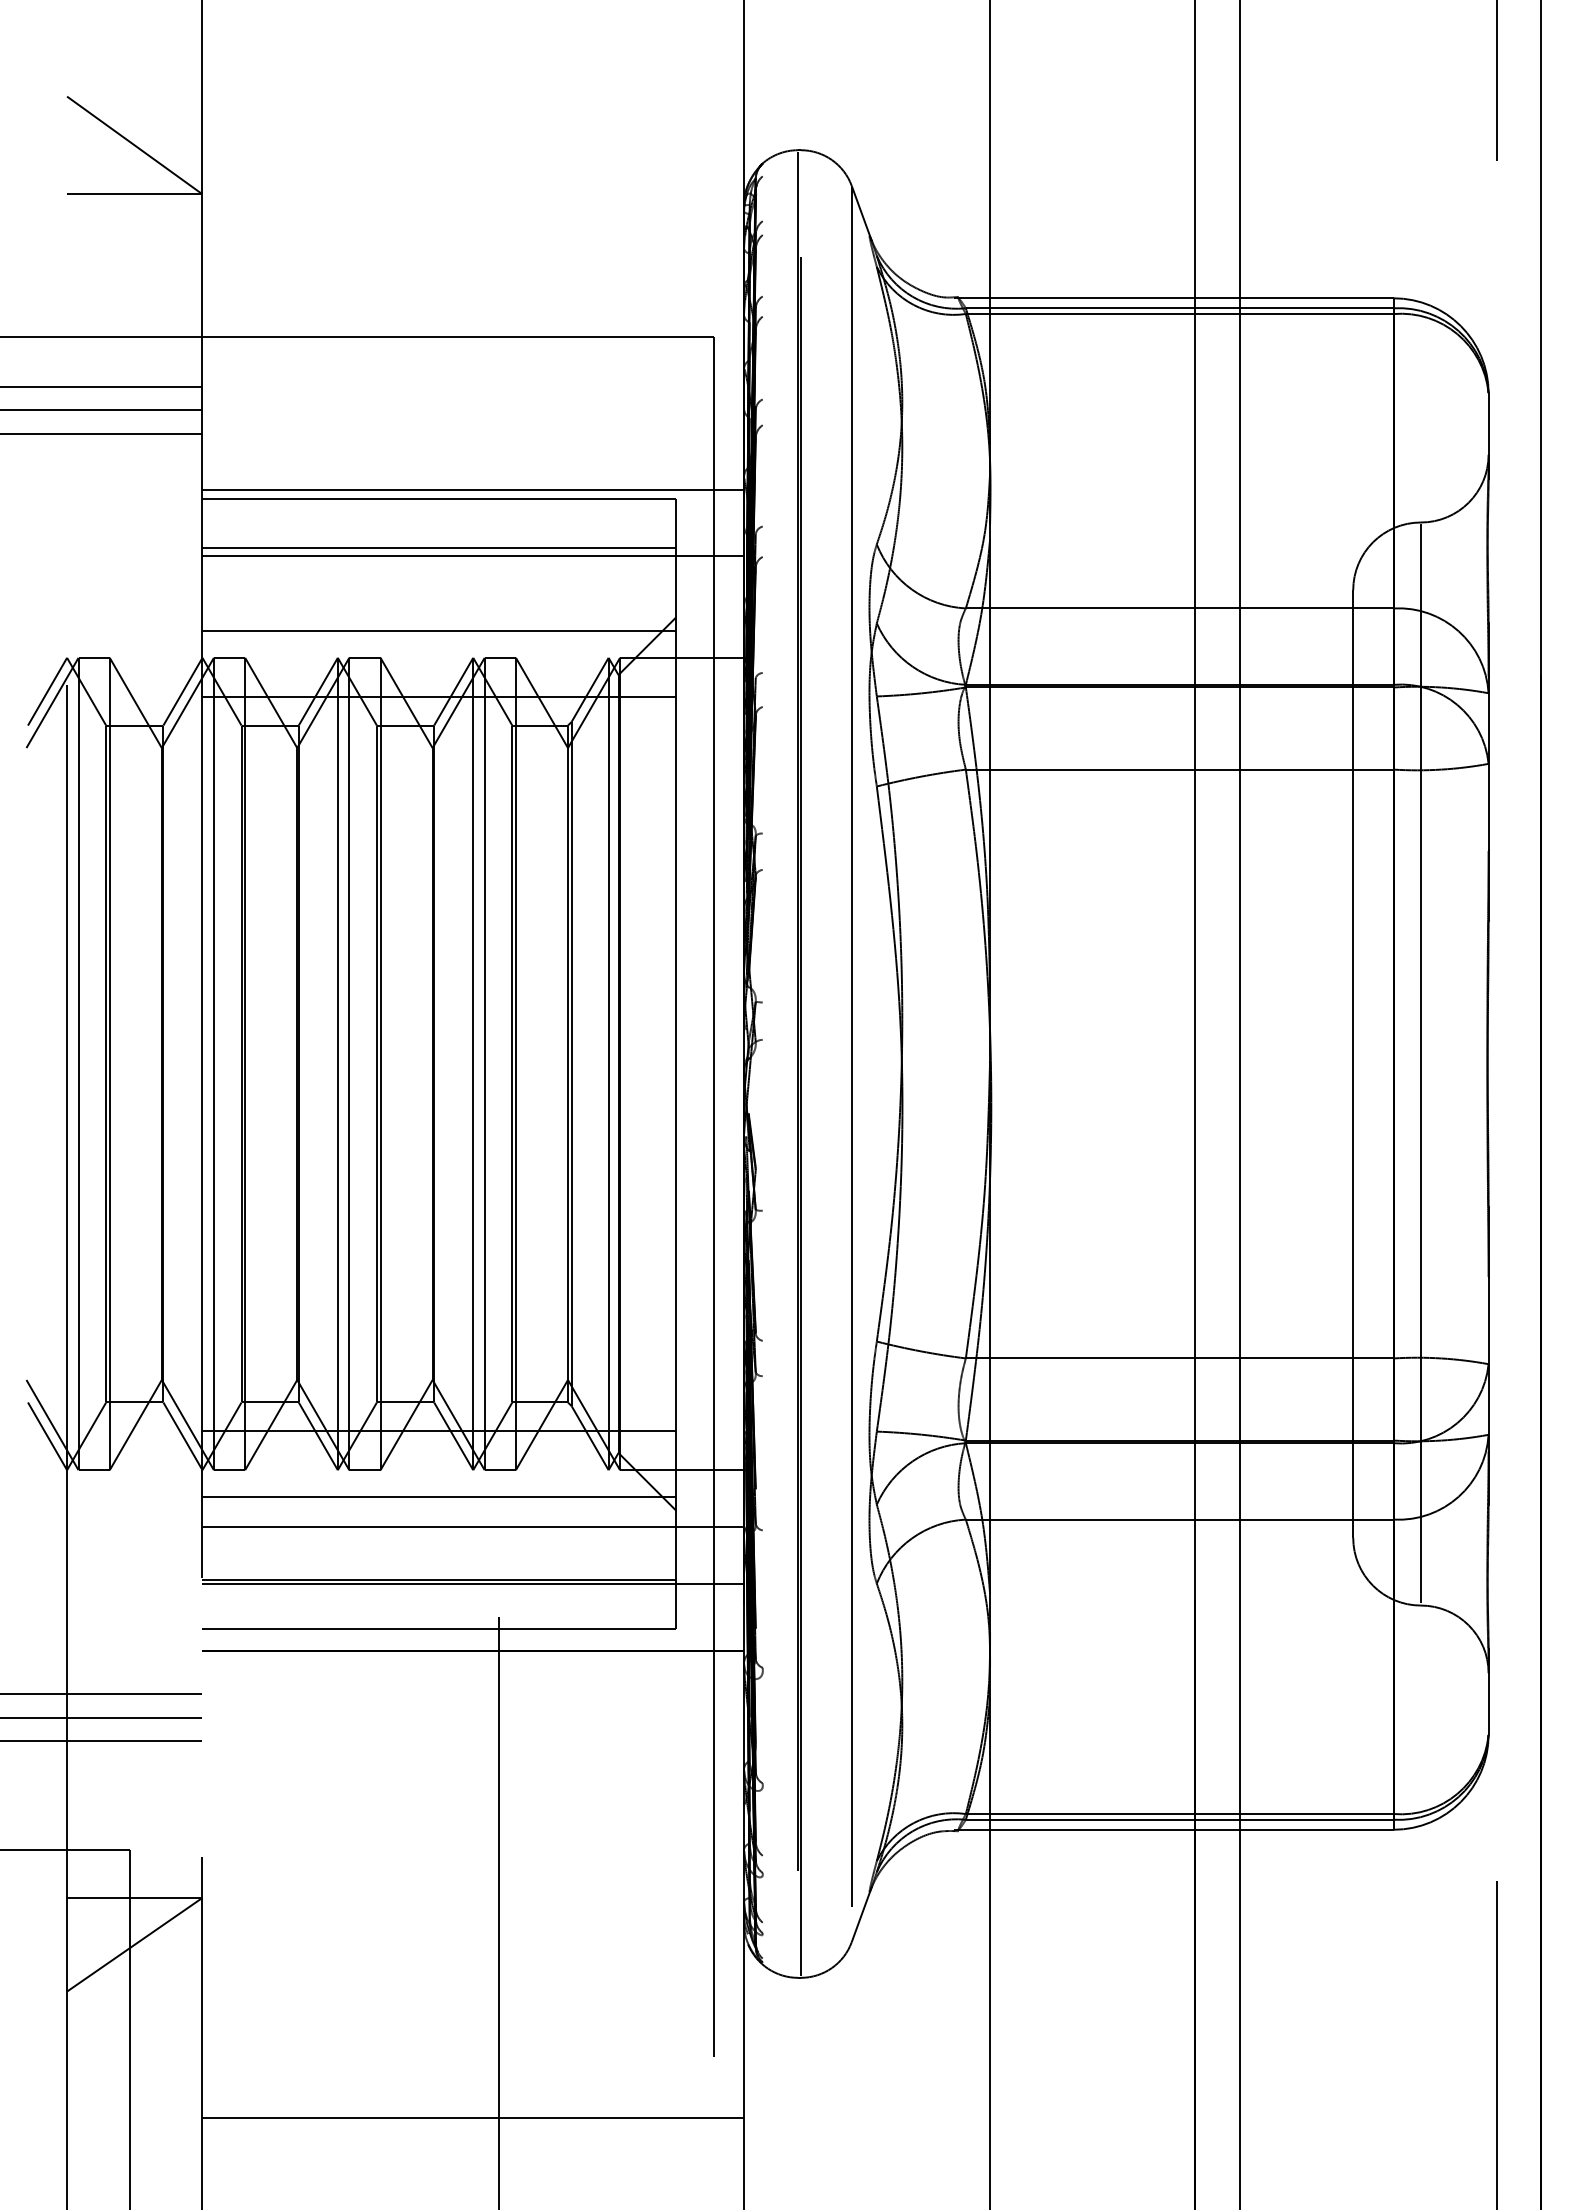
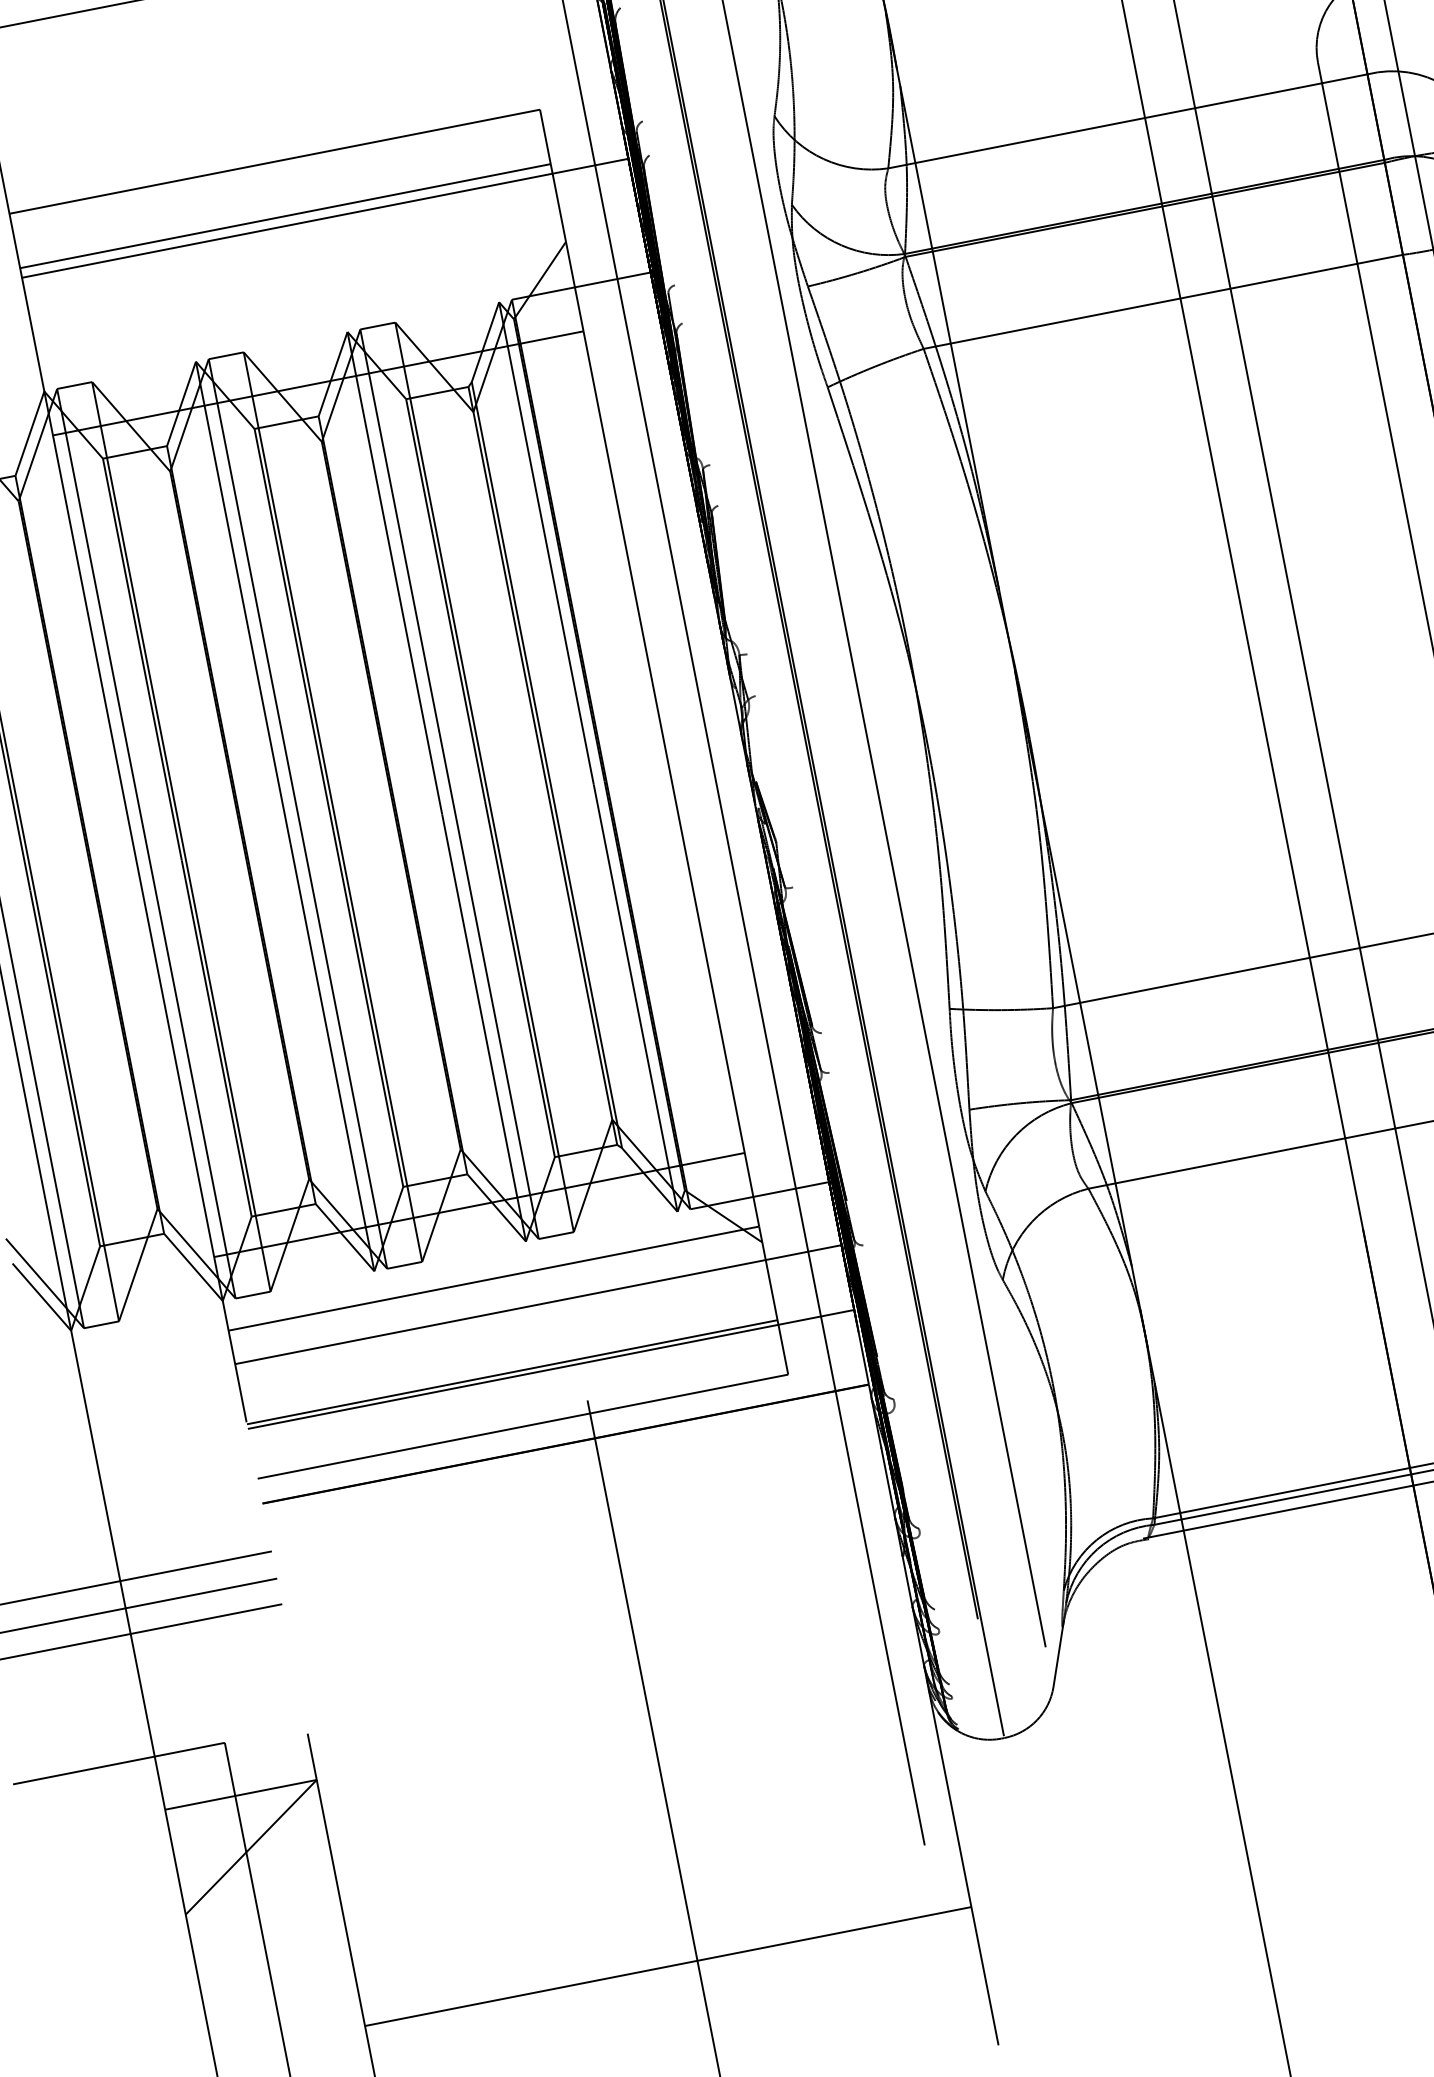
line: (473, 489) -> (310, 143), removed
line: (439, 631) -> (303, 309), removed

